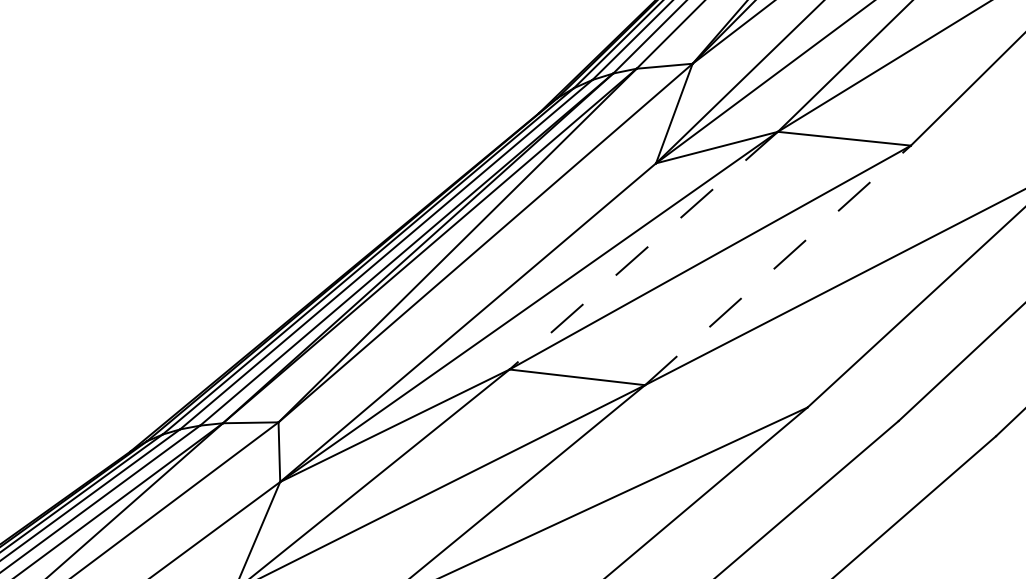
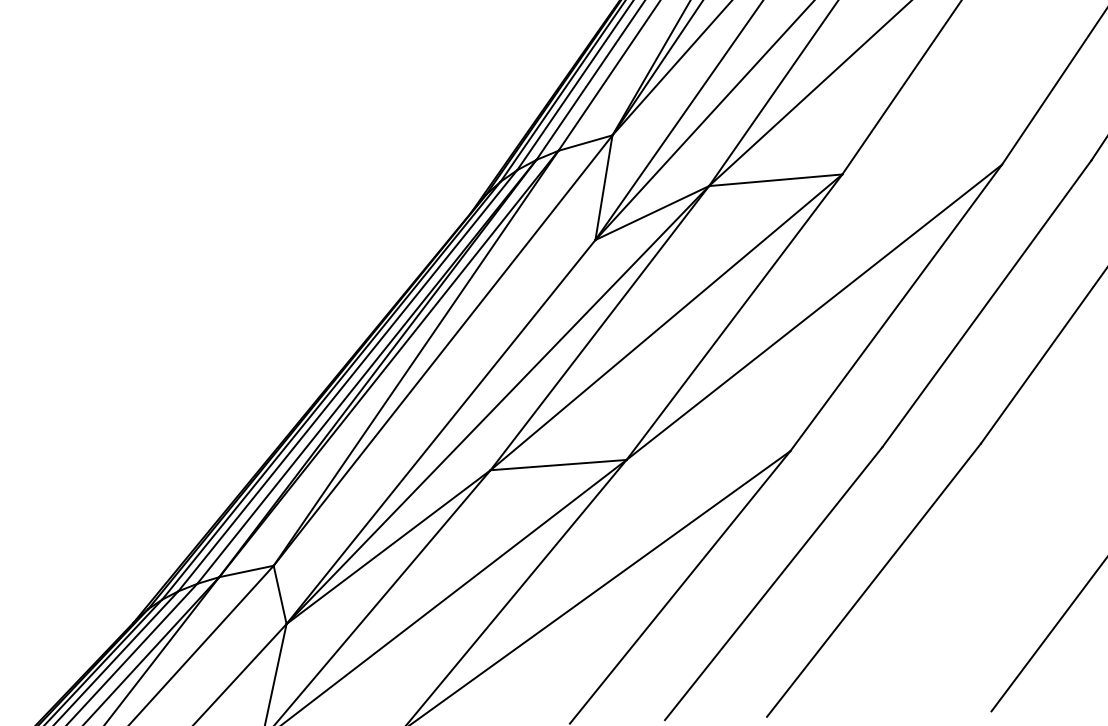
line: (643, 250) -> (599, 328), dashed -> solid
line: (777, 265) -> (734, 317), dashed -> solid

